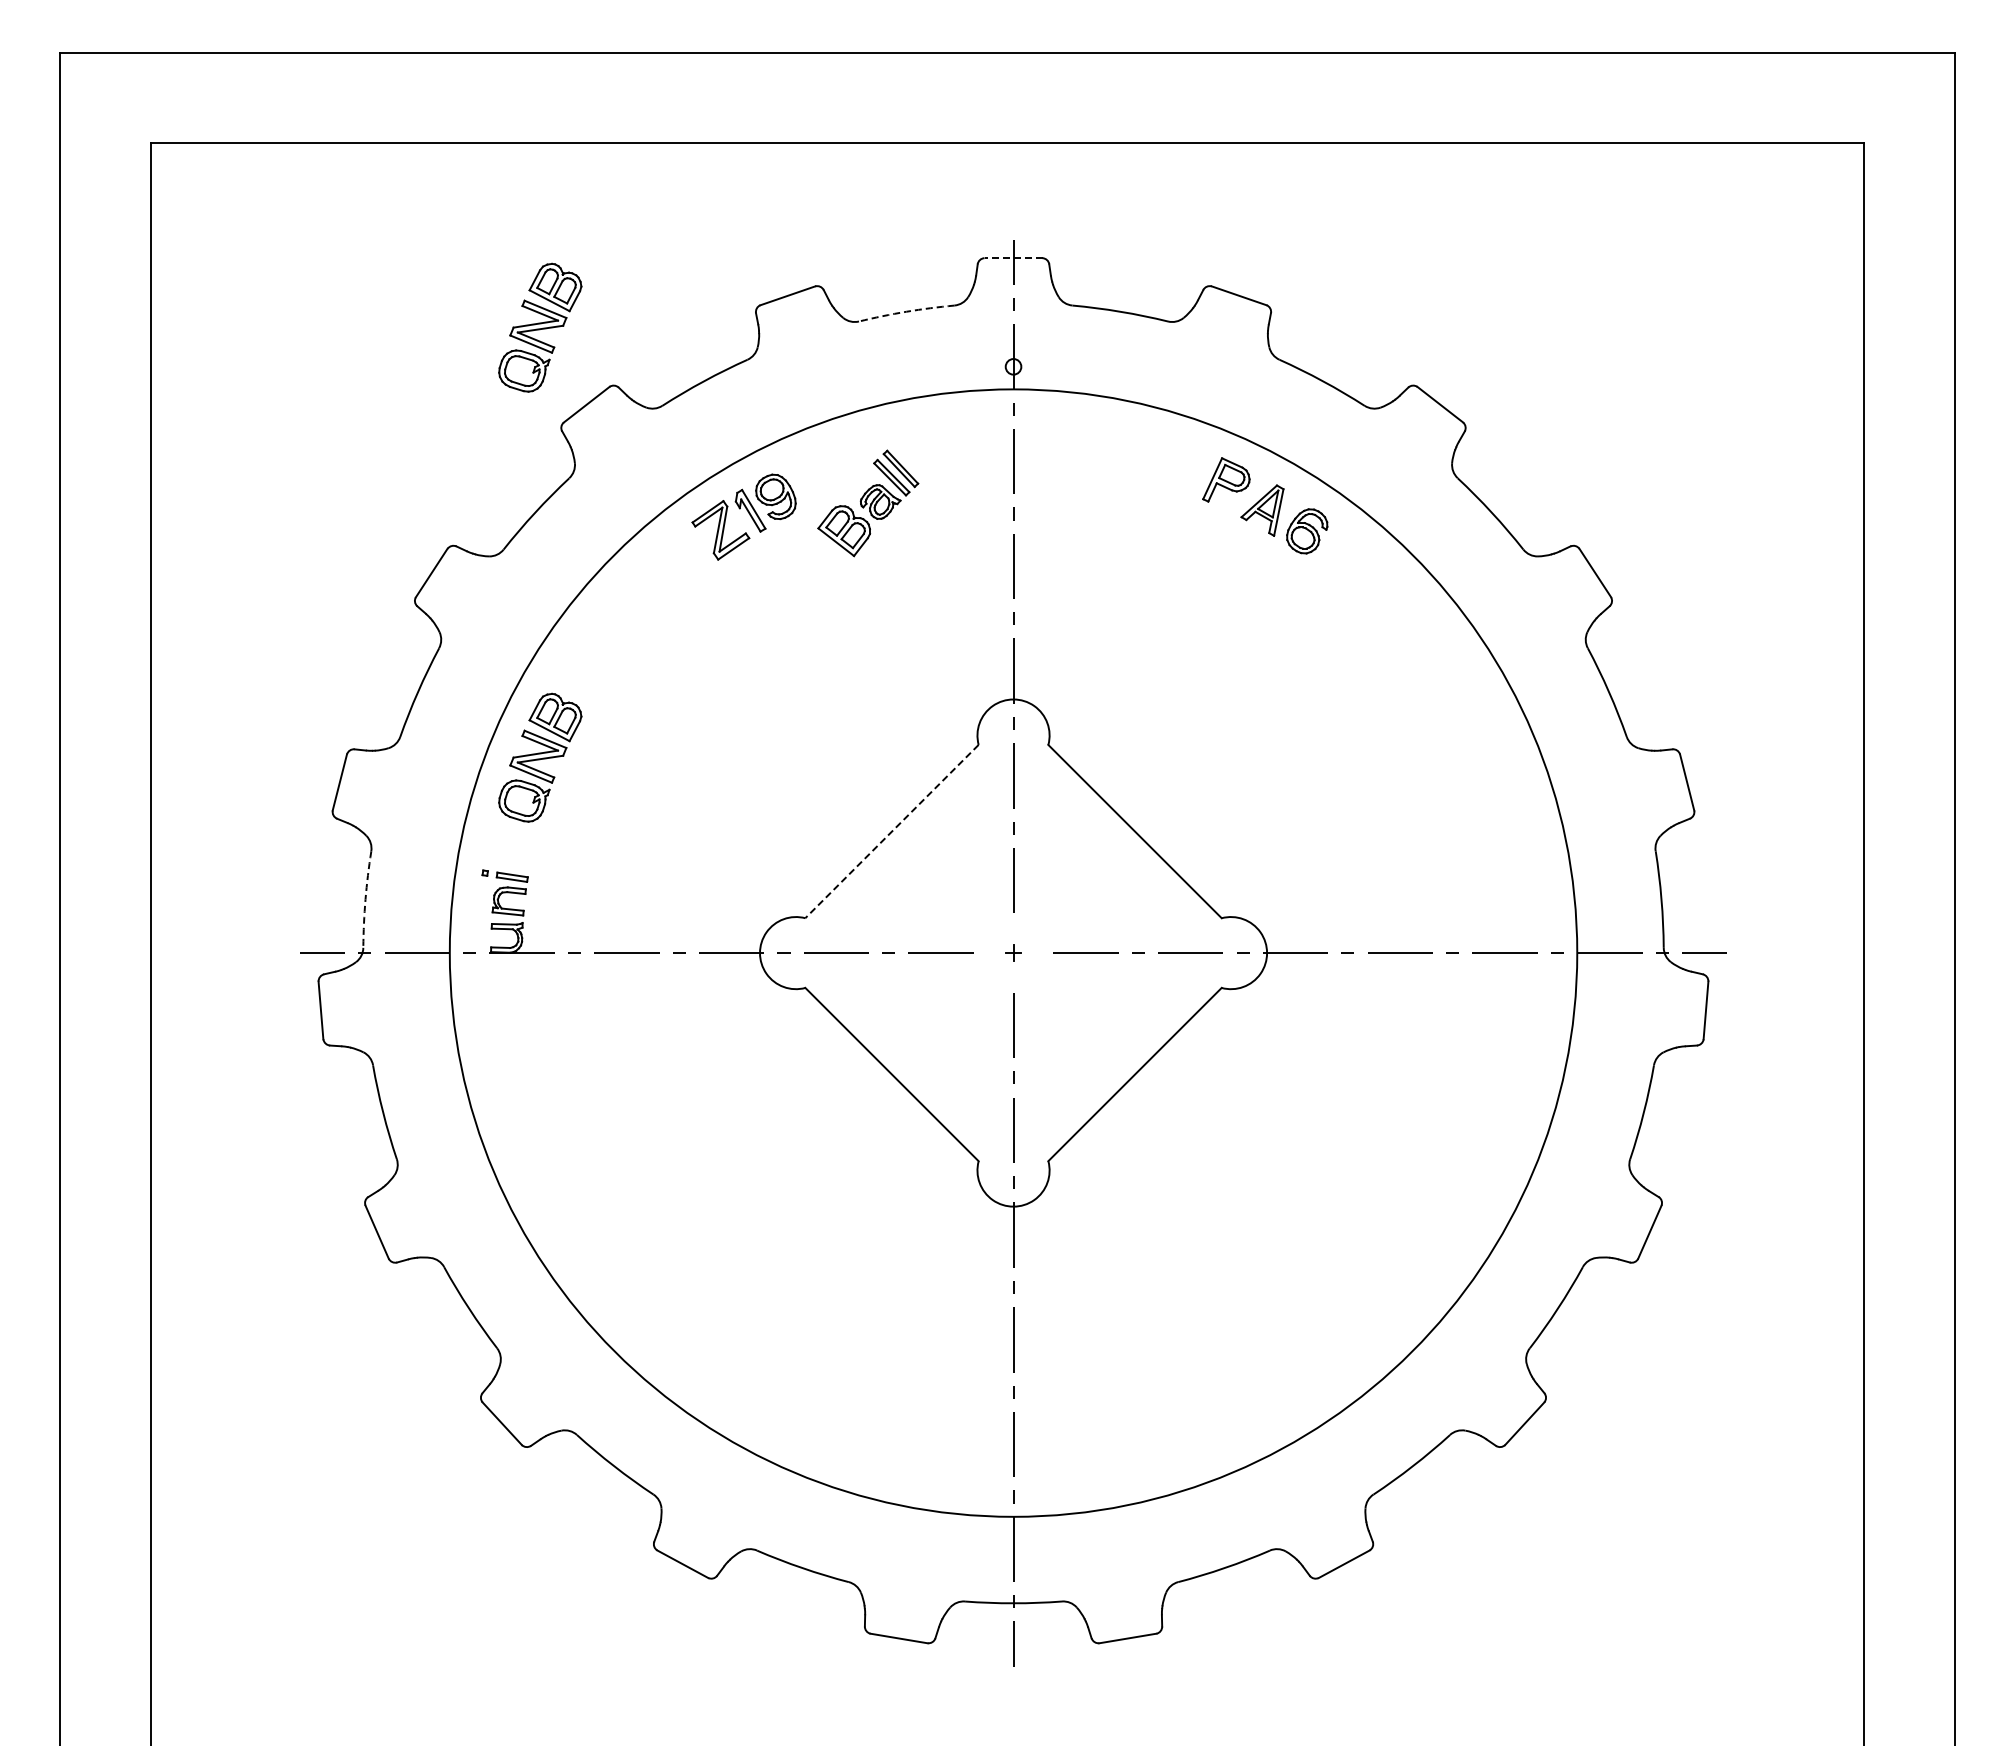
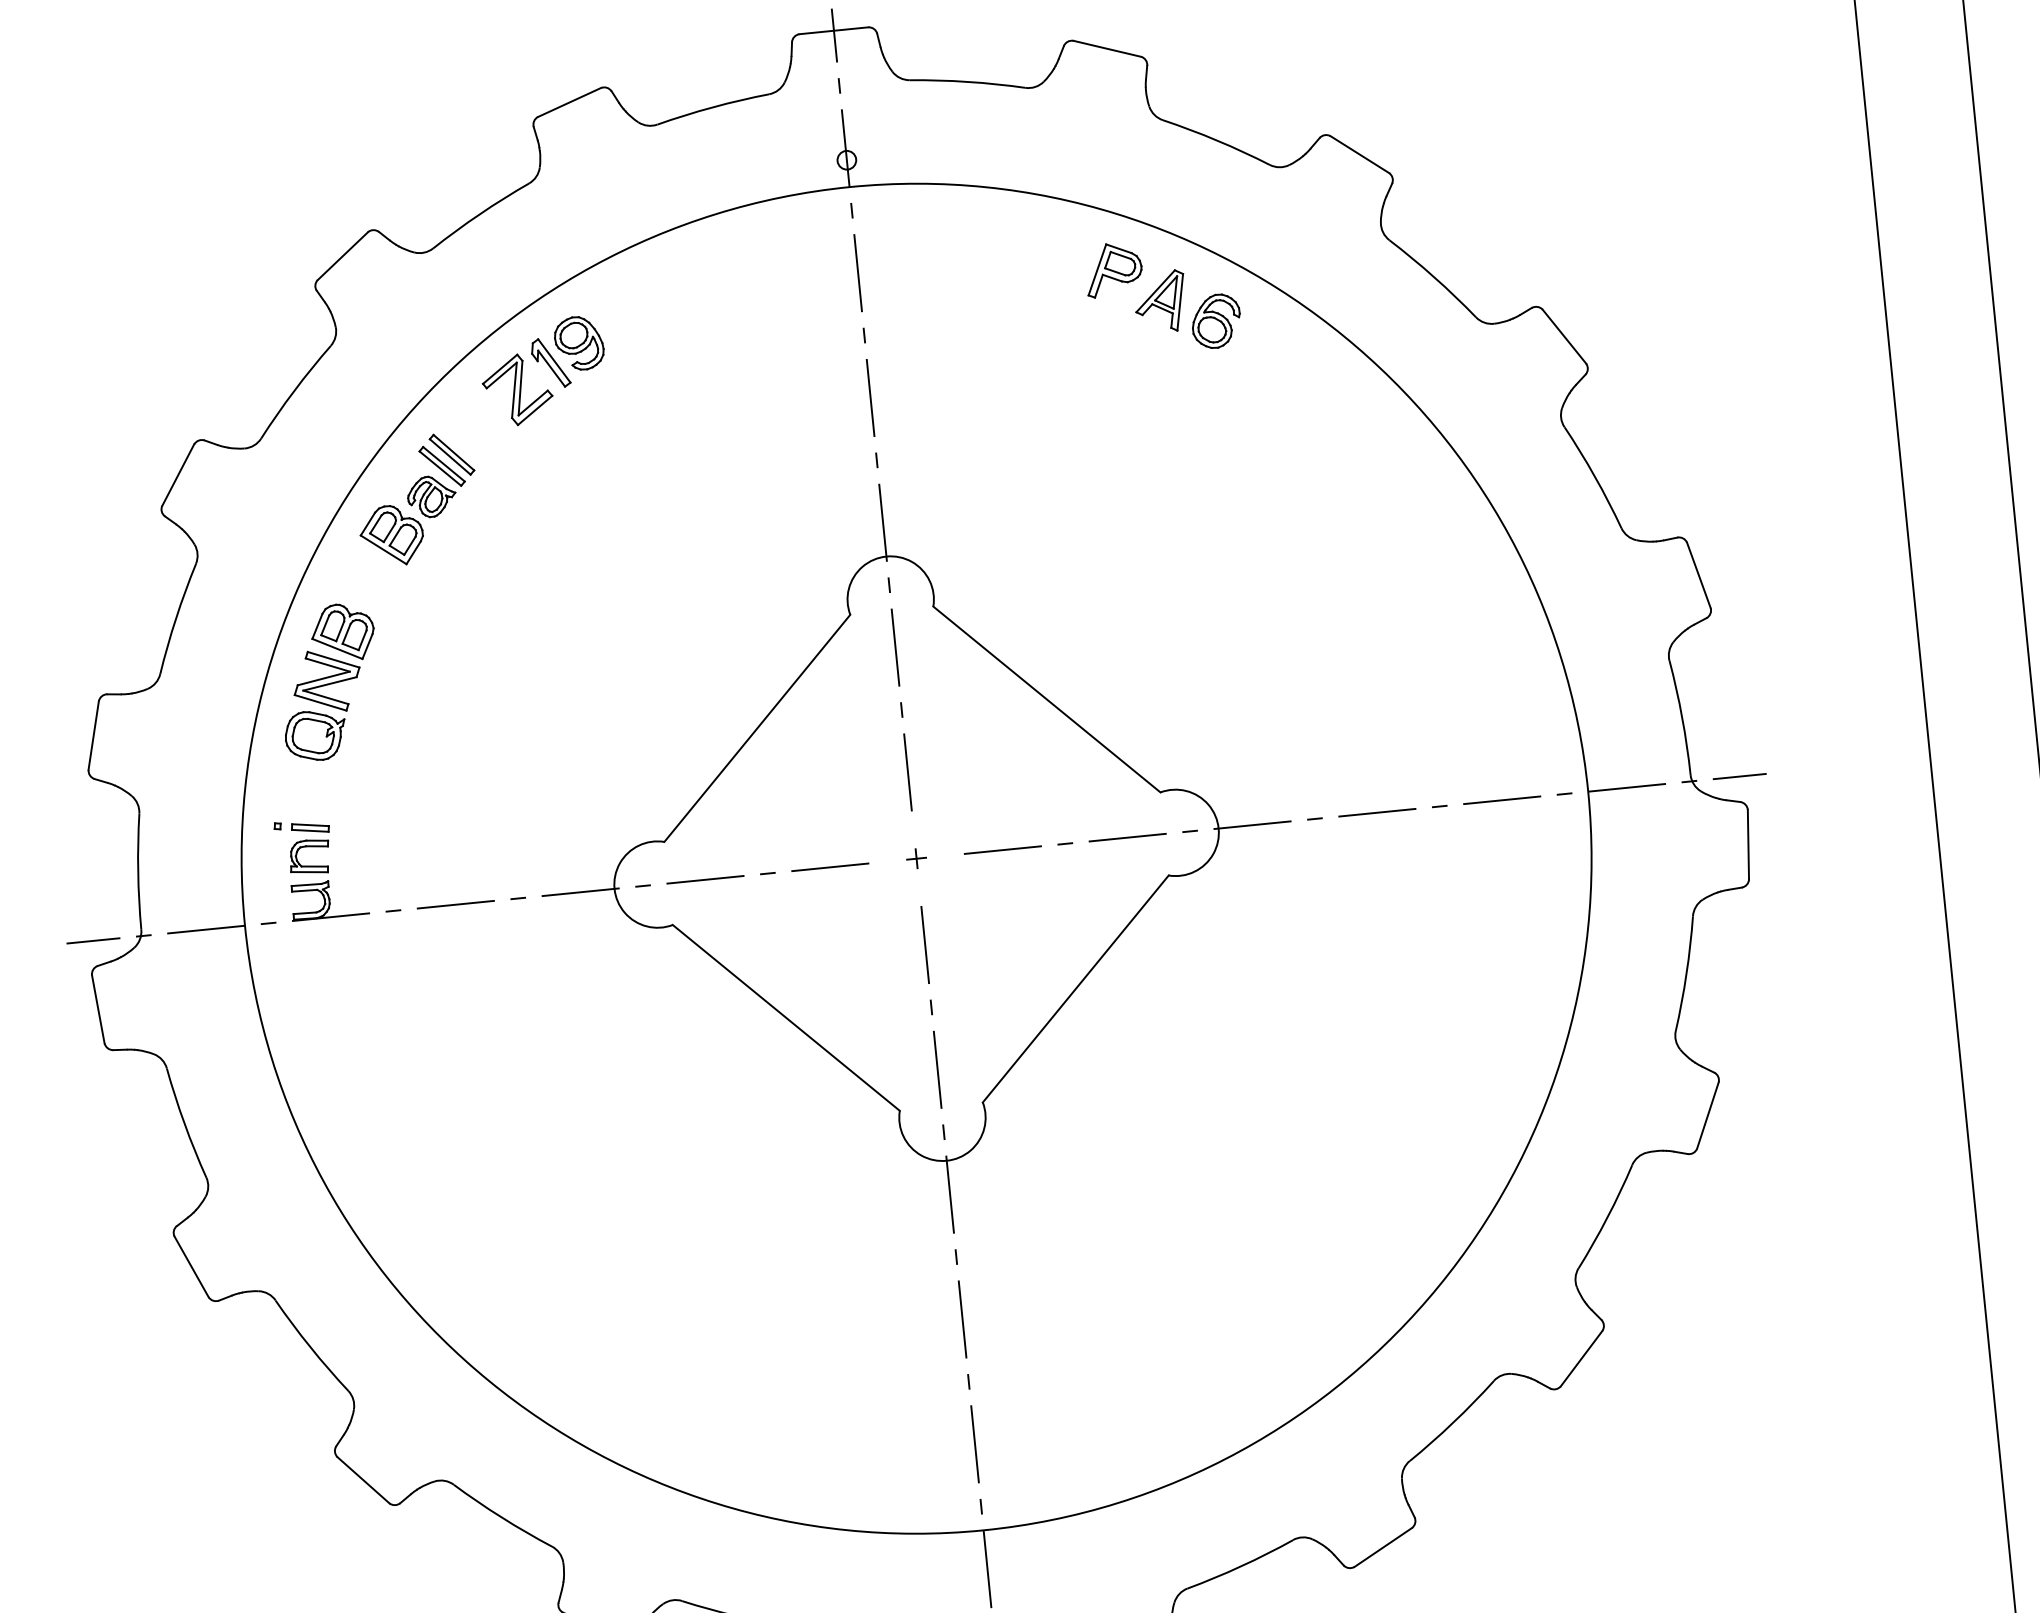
line: (1013, 258) -> (833, 31), dashed -> solid
arc: (906, 311) -> (712, 107), dashed -> solid
part: (540, 327) -> (278, 169), removed
part: (868, 503) -> (417, 499), moved
line: (892, 831) -> (757, 728), dashed -> solid
arc: (365, 899) -> (138, 871), dashed -> solid

